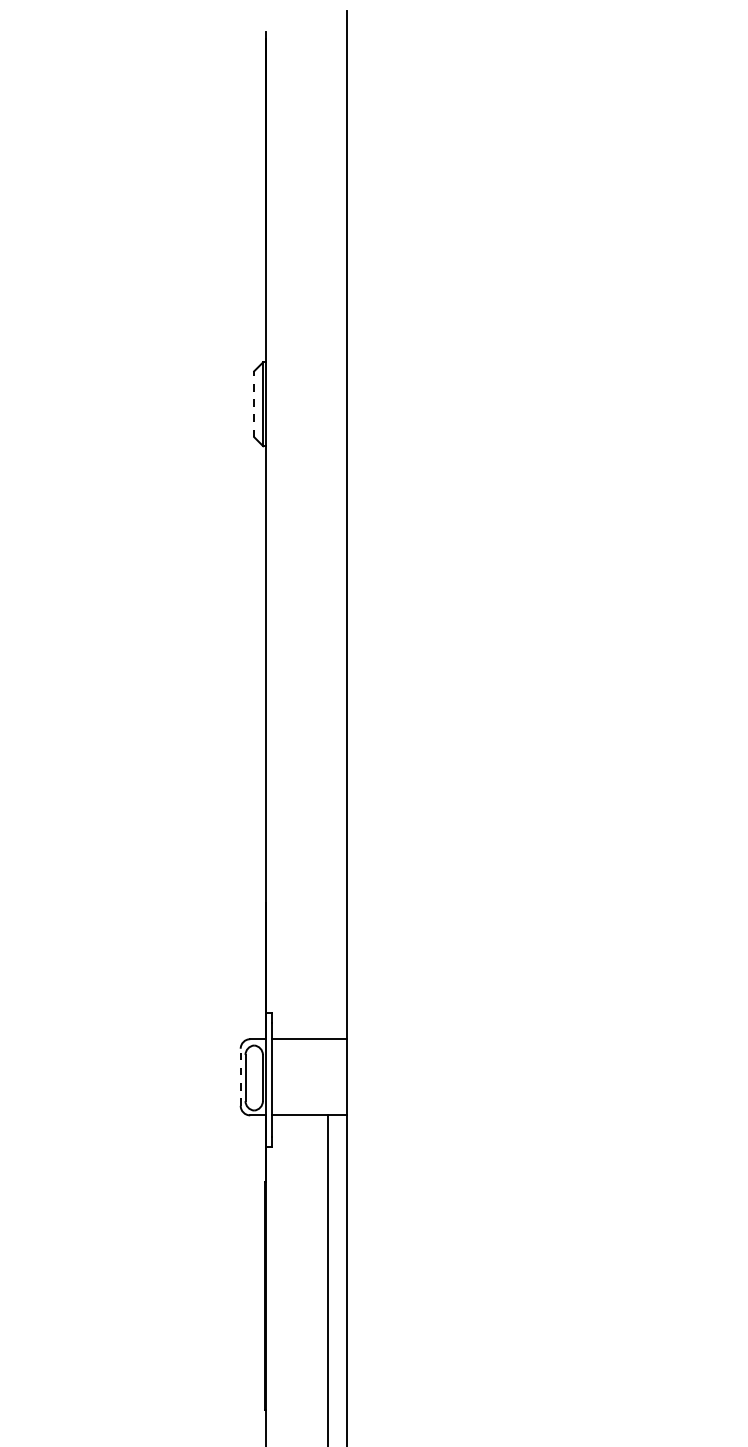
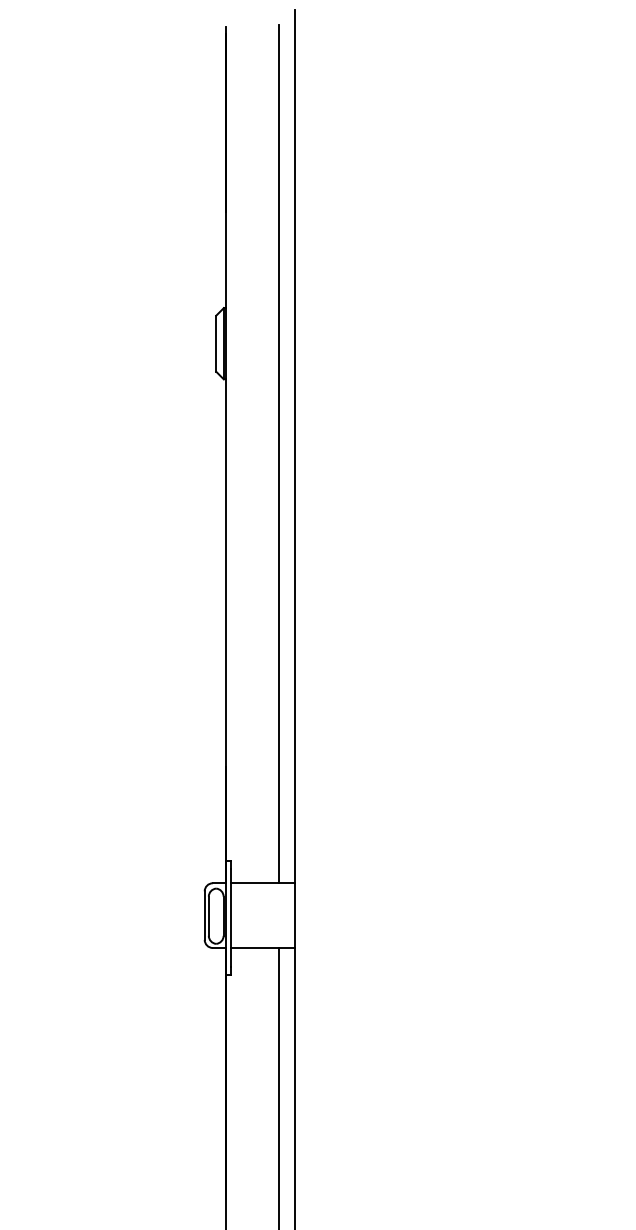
line: (254, 404) -> (216, 343), dashed -> solid
line: (327, 534) -> (278, 454), added
line: (240, 1077) -> (204, 915), dashed -> solid

